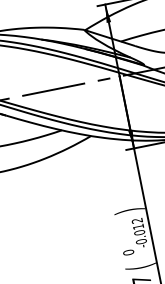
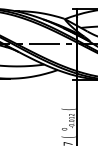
text: (128, 211) -> (68, 109), ) -> (

